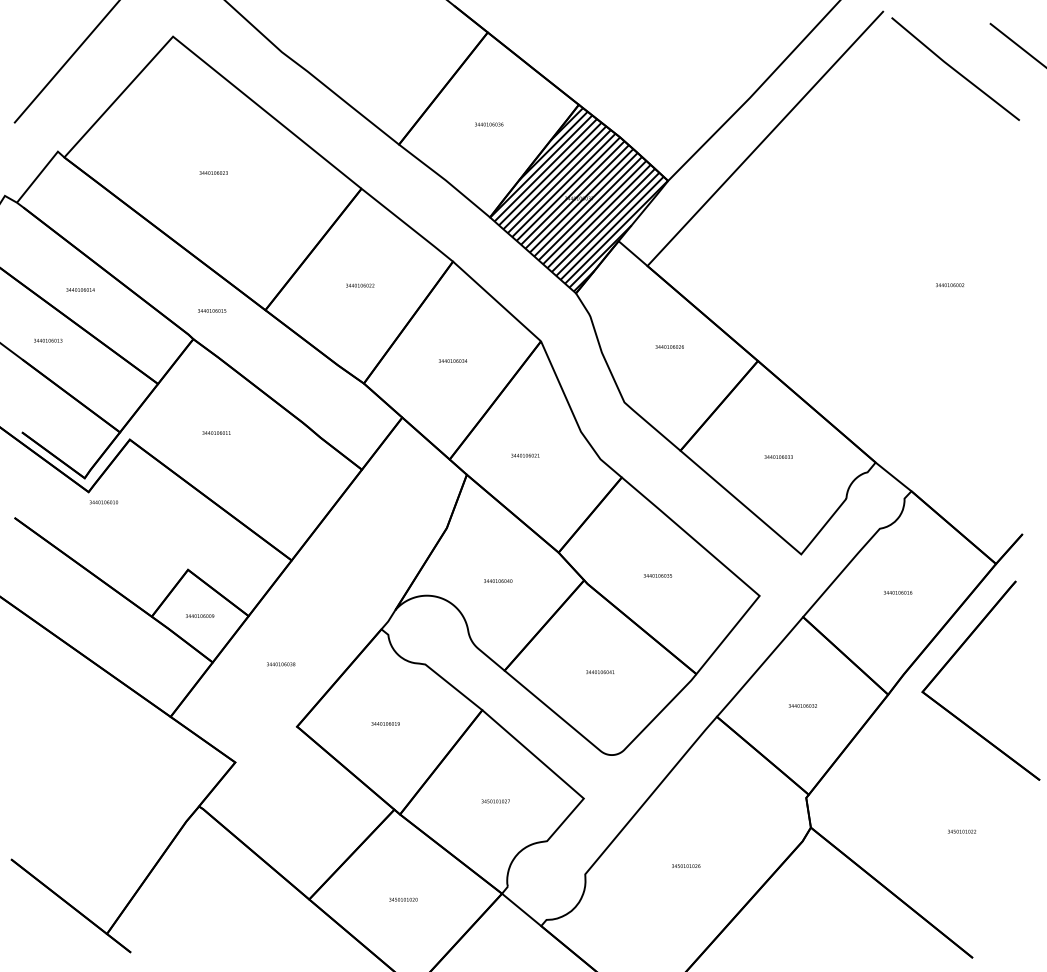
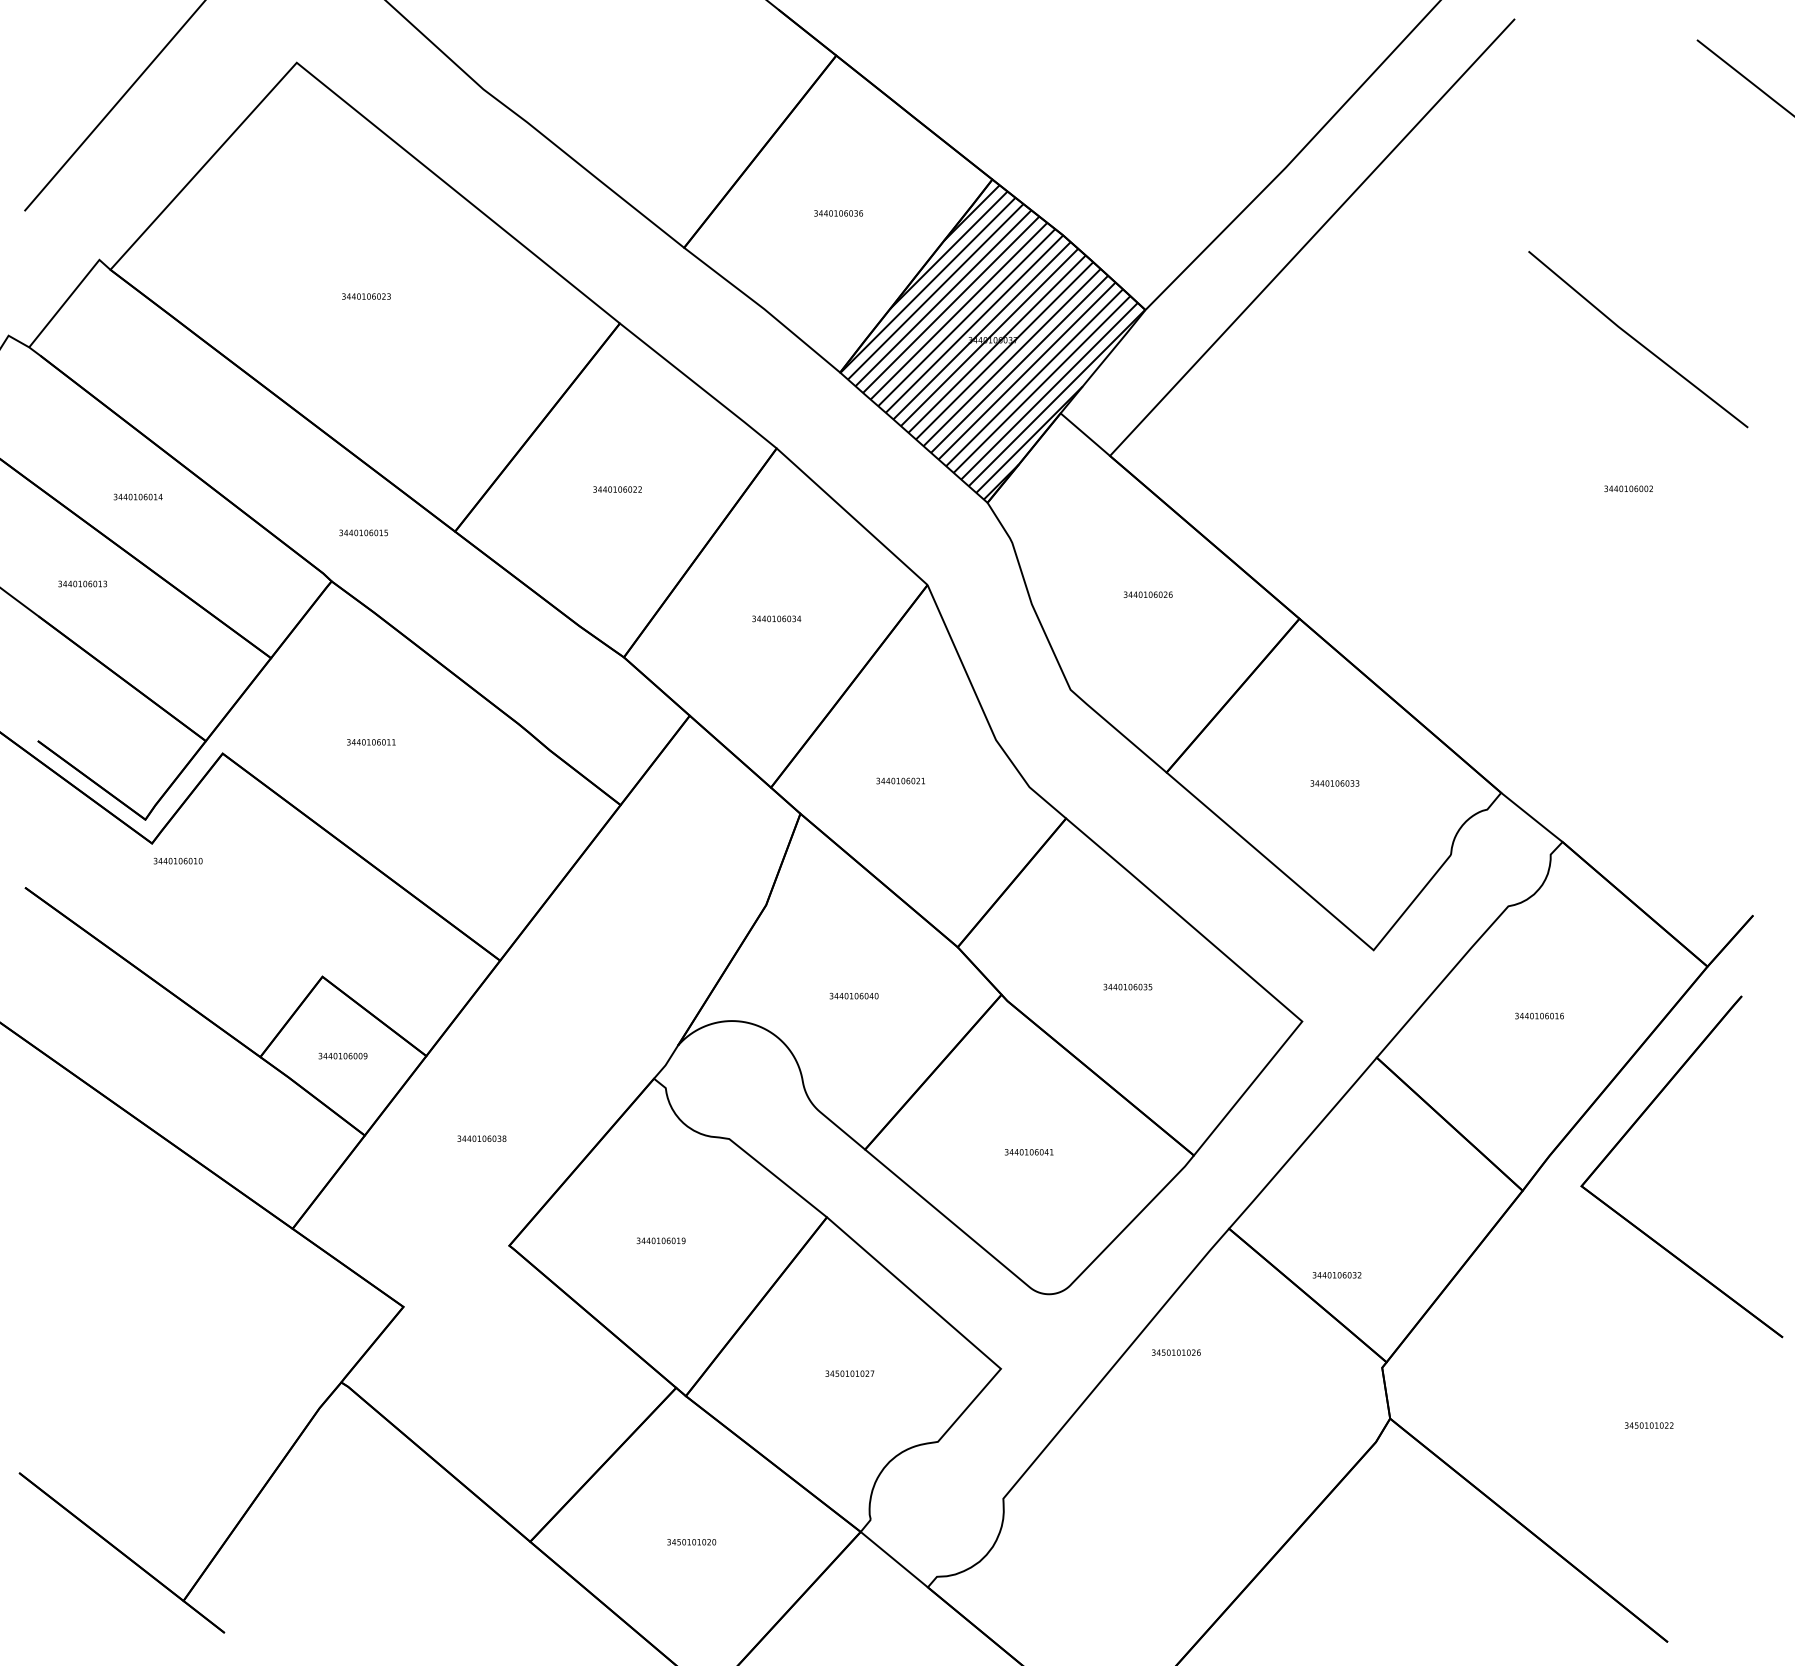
curve: (954, 68) -> (1636, 338), moved
text: (802, 705) -> (1336, 1274), moved
text: (686, 865) -> (1176, 1351), moved

